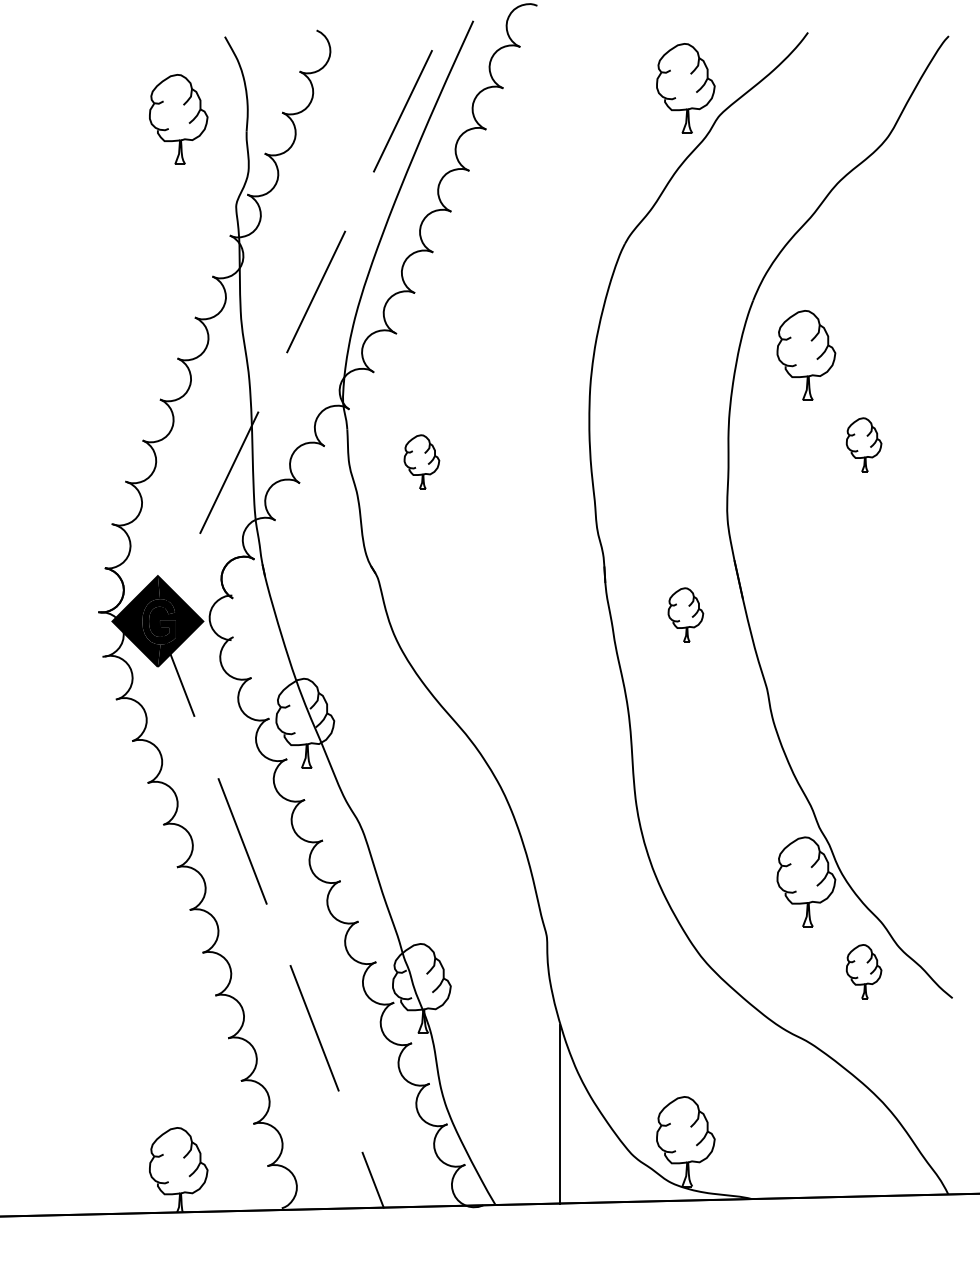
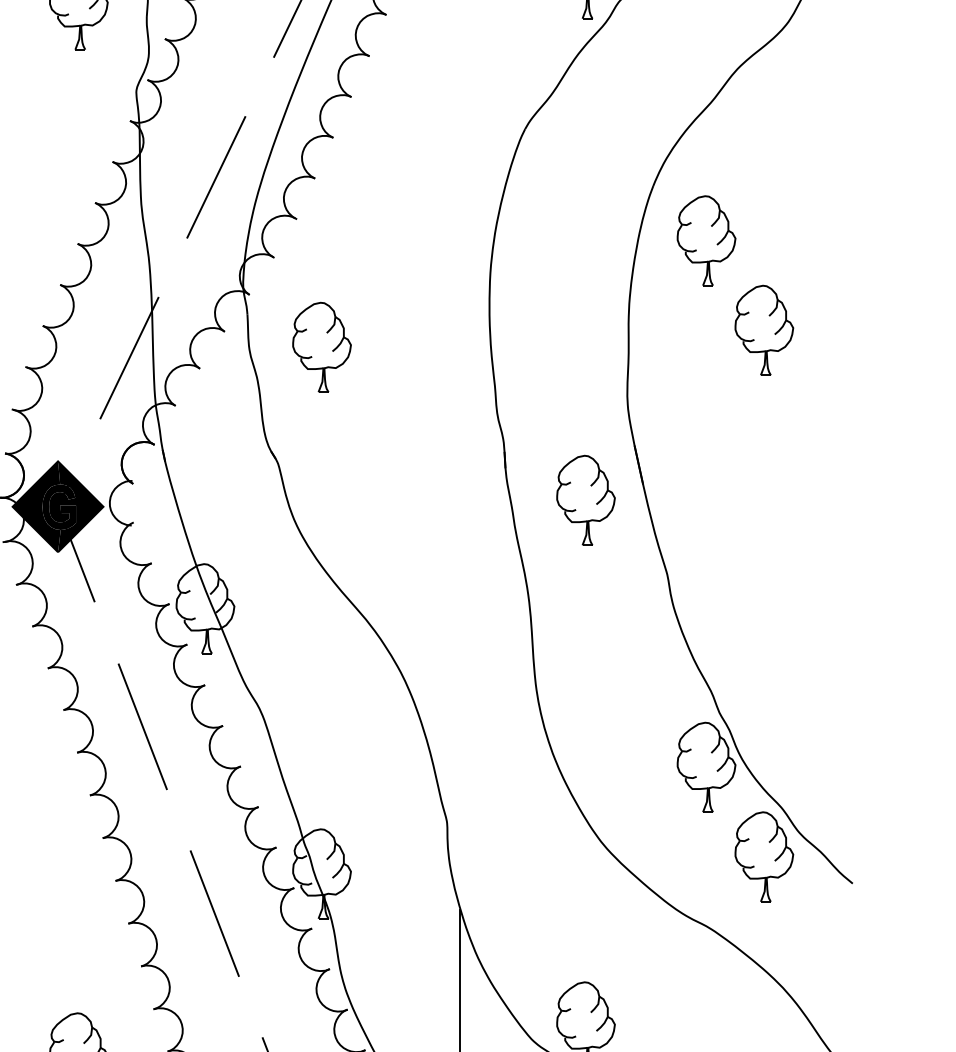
part: (863, 444) -> (763, 329), size x1.67
part: (421, 461) -> (321, 346), size x1.67
part: (685, 614) -> (585, 499), size x1.67
part: (863, 971) -> (763, 856), size x1.67

